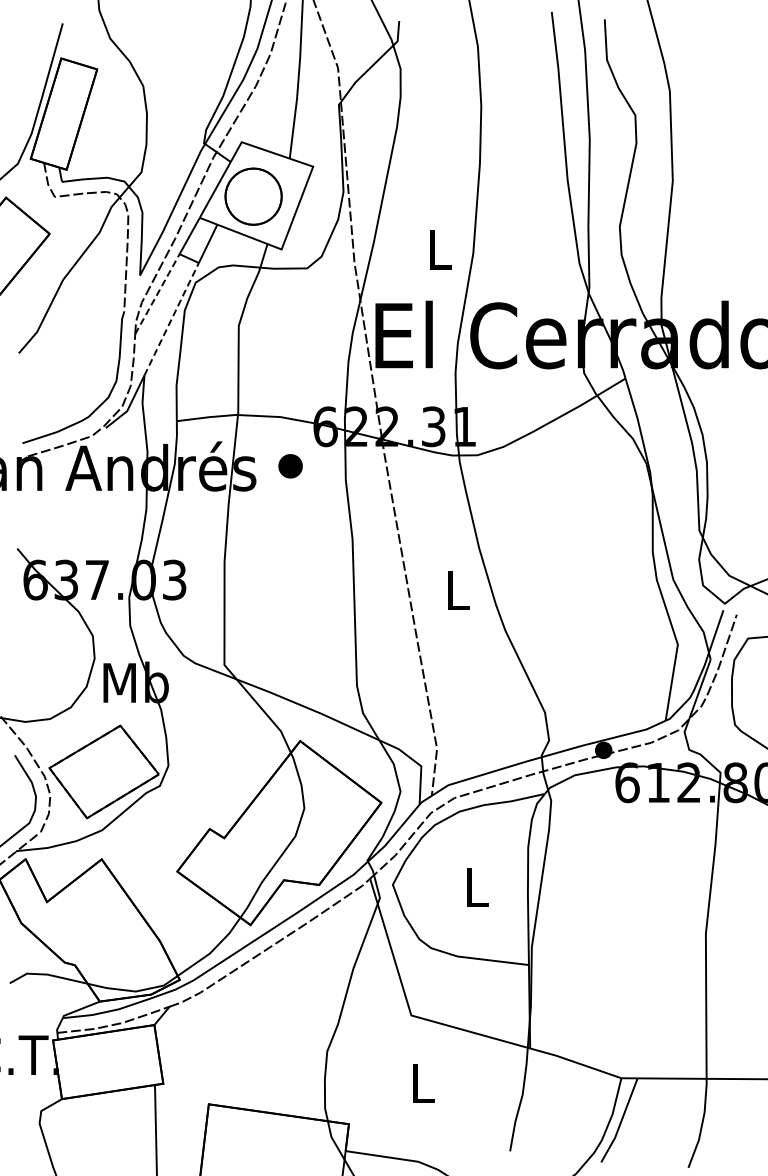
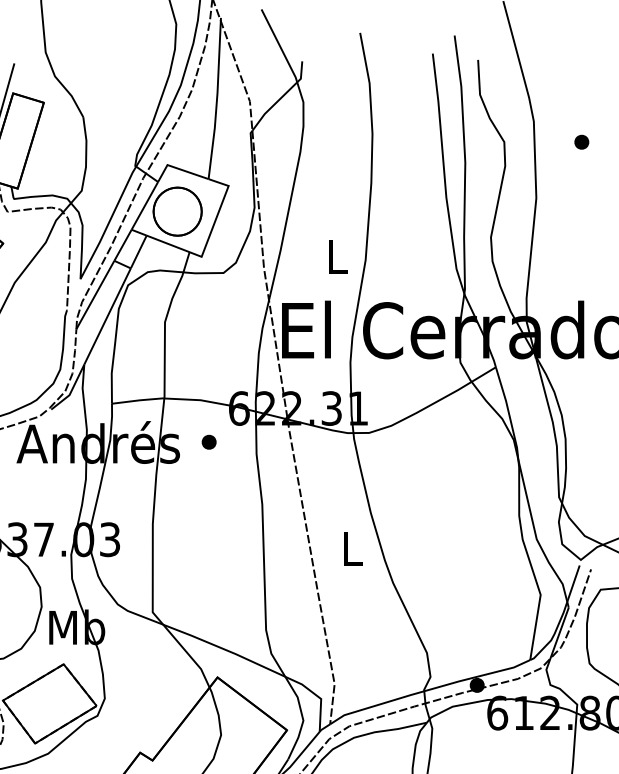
part: (725, 115) -> (581, 142), added
line: (157, 294) -> (95, 295), dashed -> solid
line: (172, 318) -> (108, 315), dashed -> solid
part: (289, 465) -> (208, 441), size x0.71

